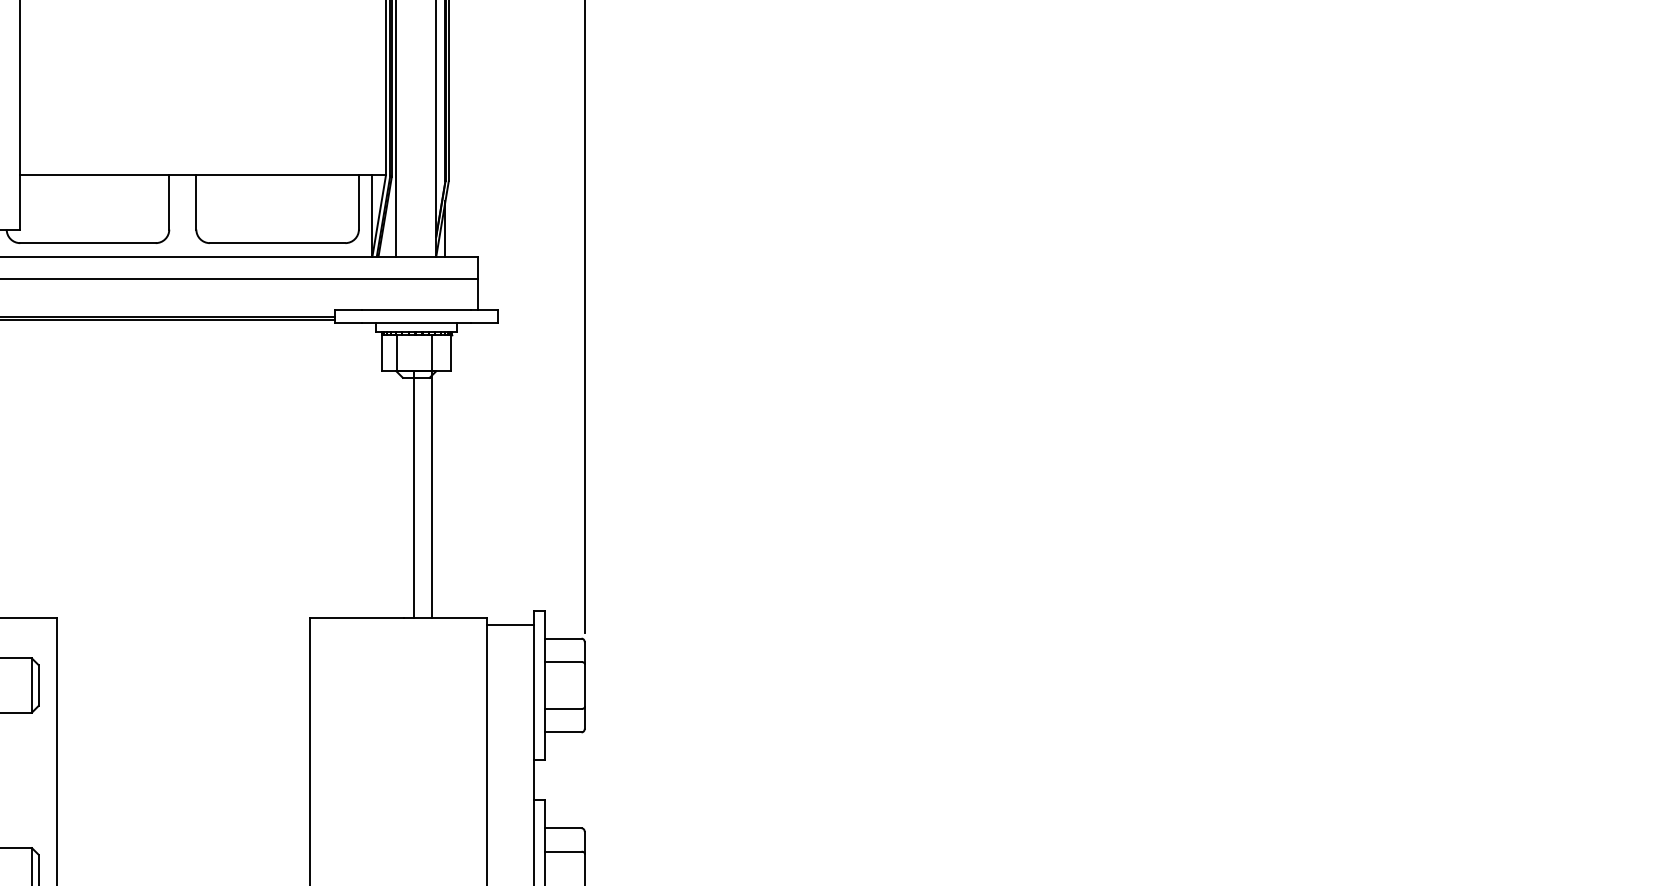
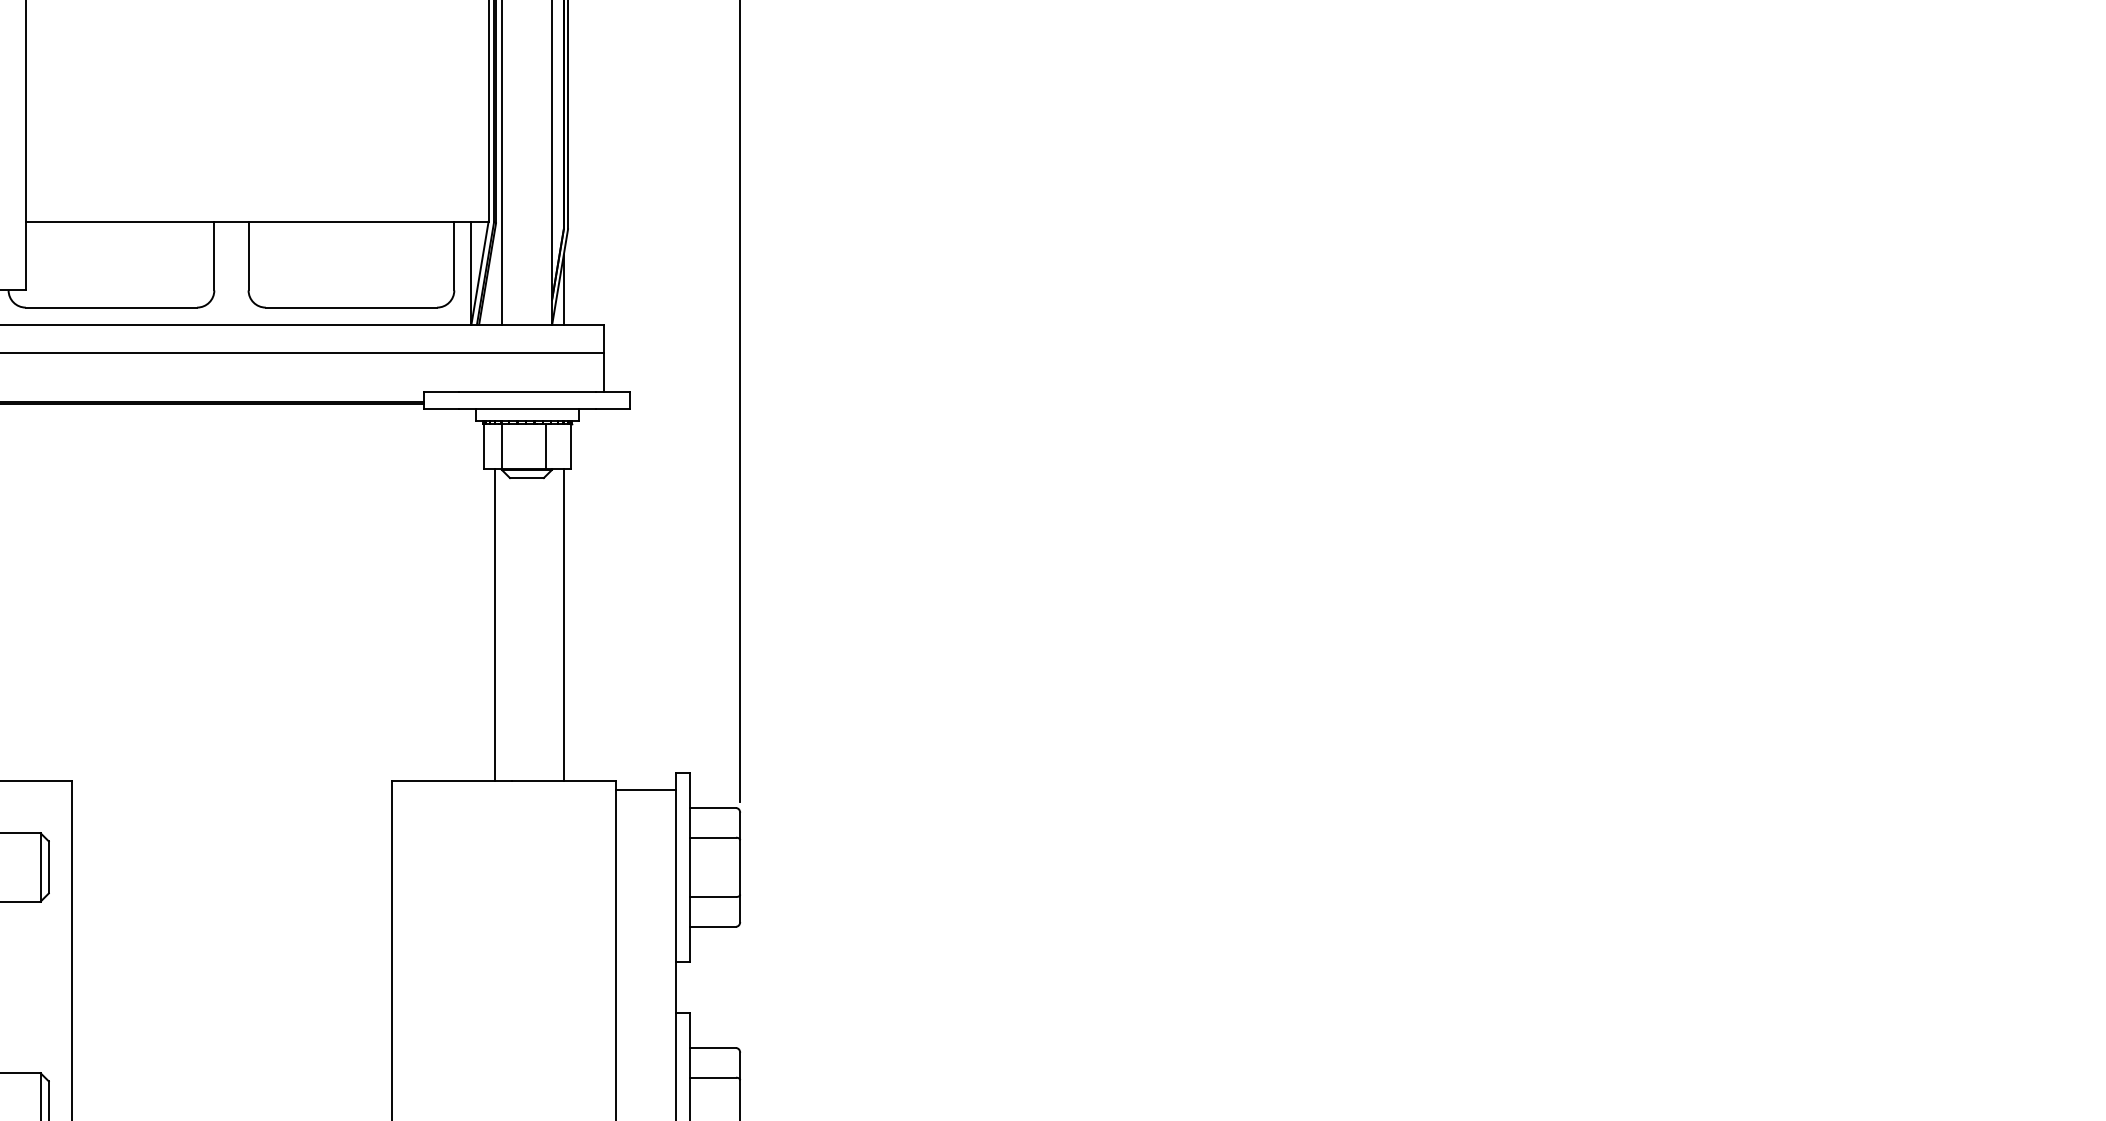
line: (414, 493) -> (563, 624), moved
line: (432, 493) -> (495, 624), moved

